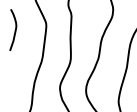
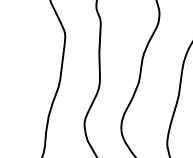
curve: (14, 30) -> (20, 43), removed

